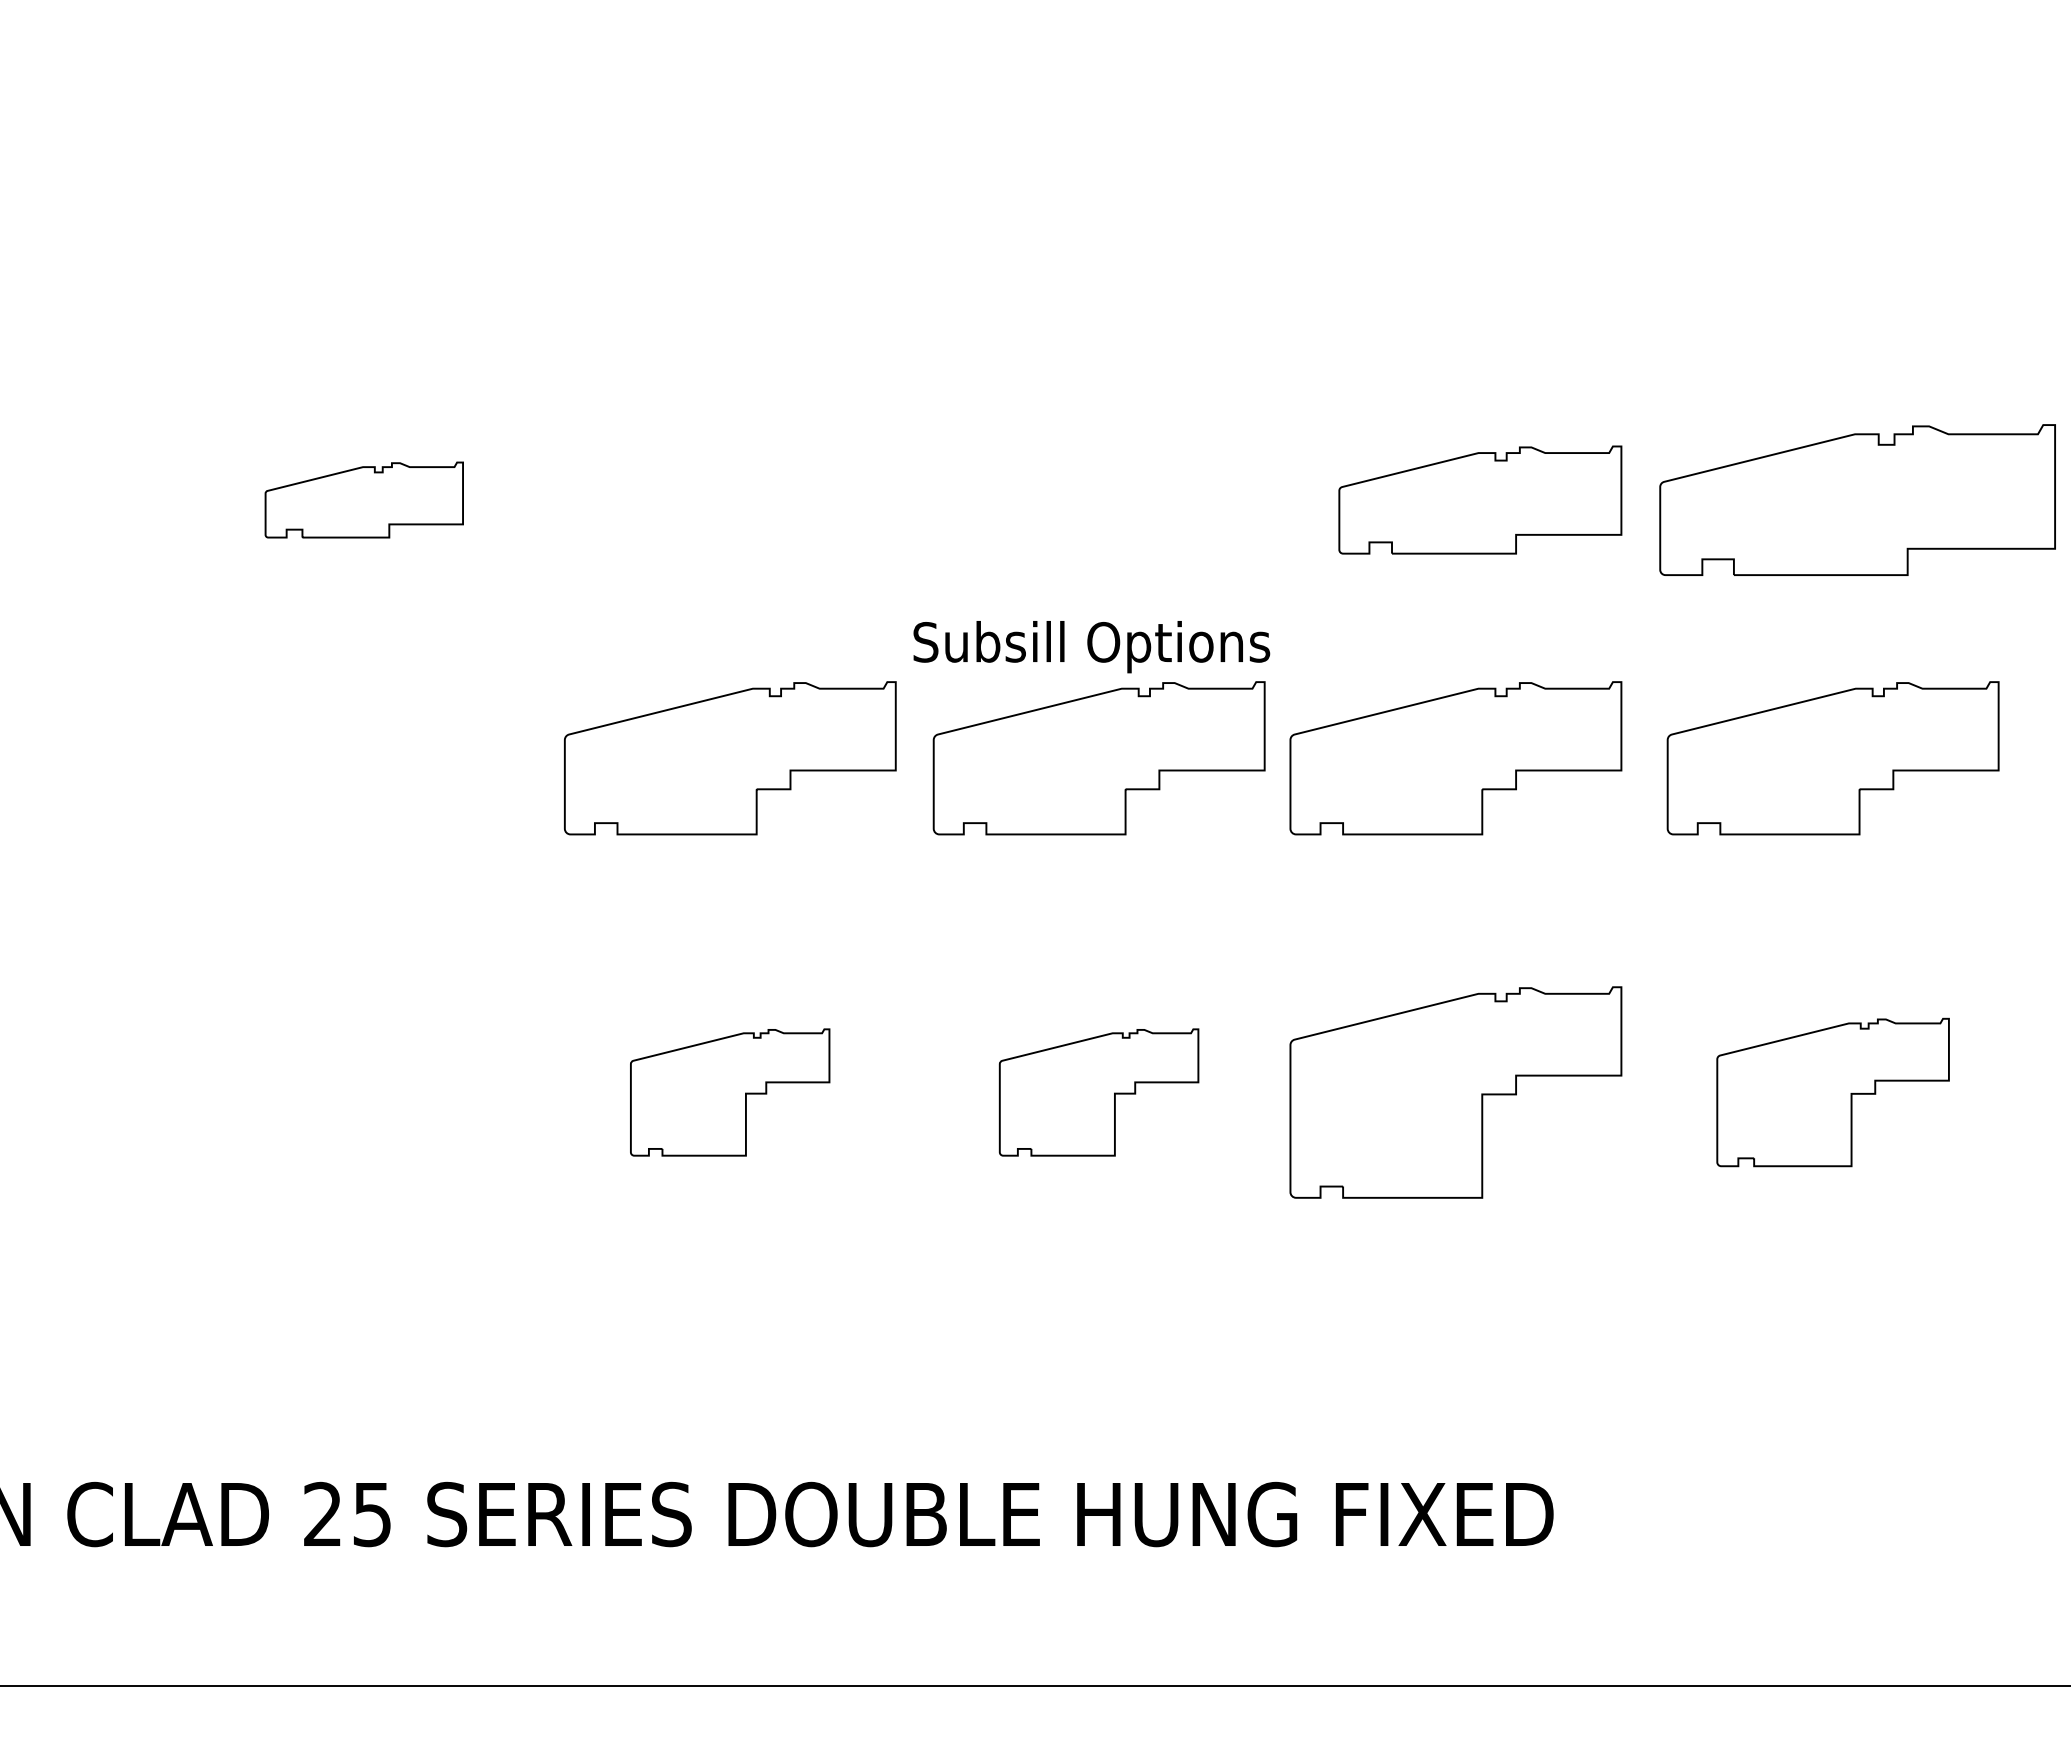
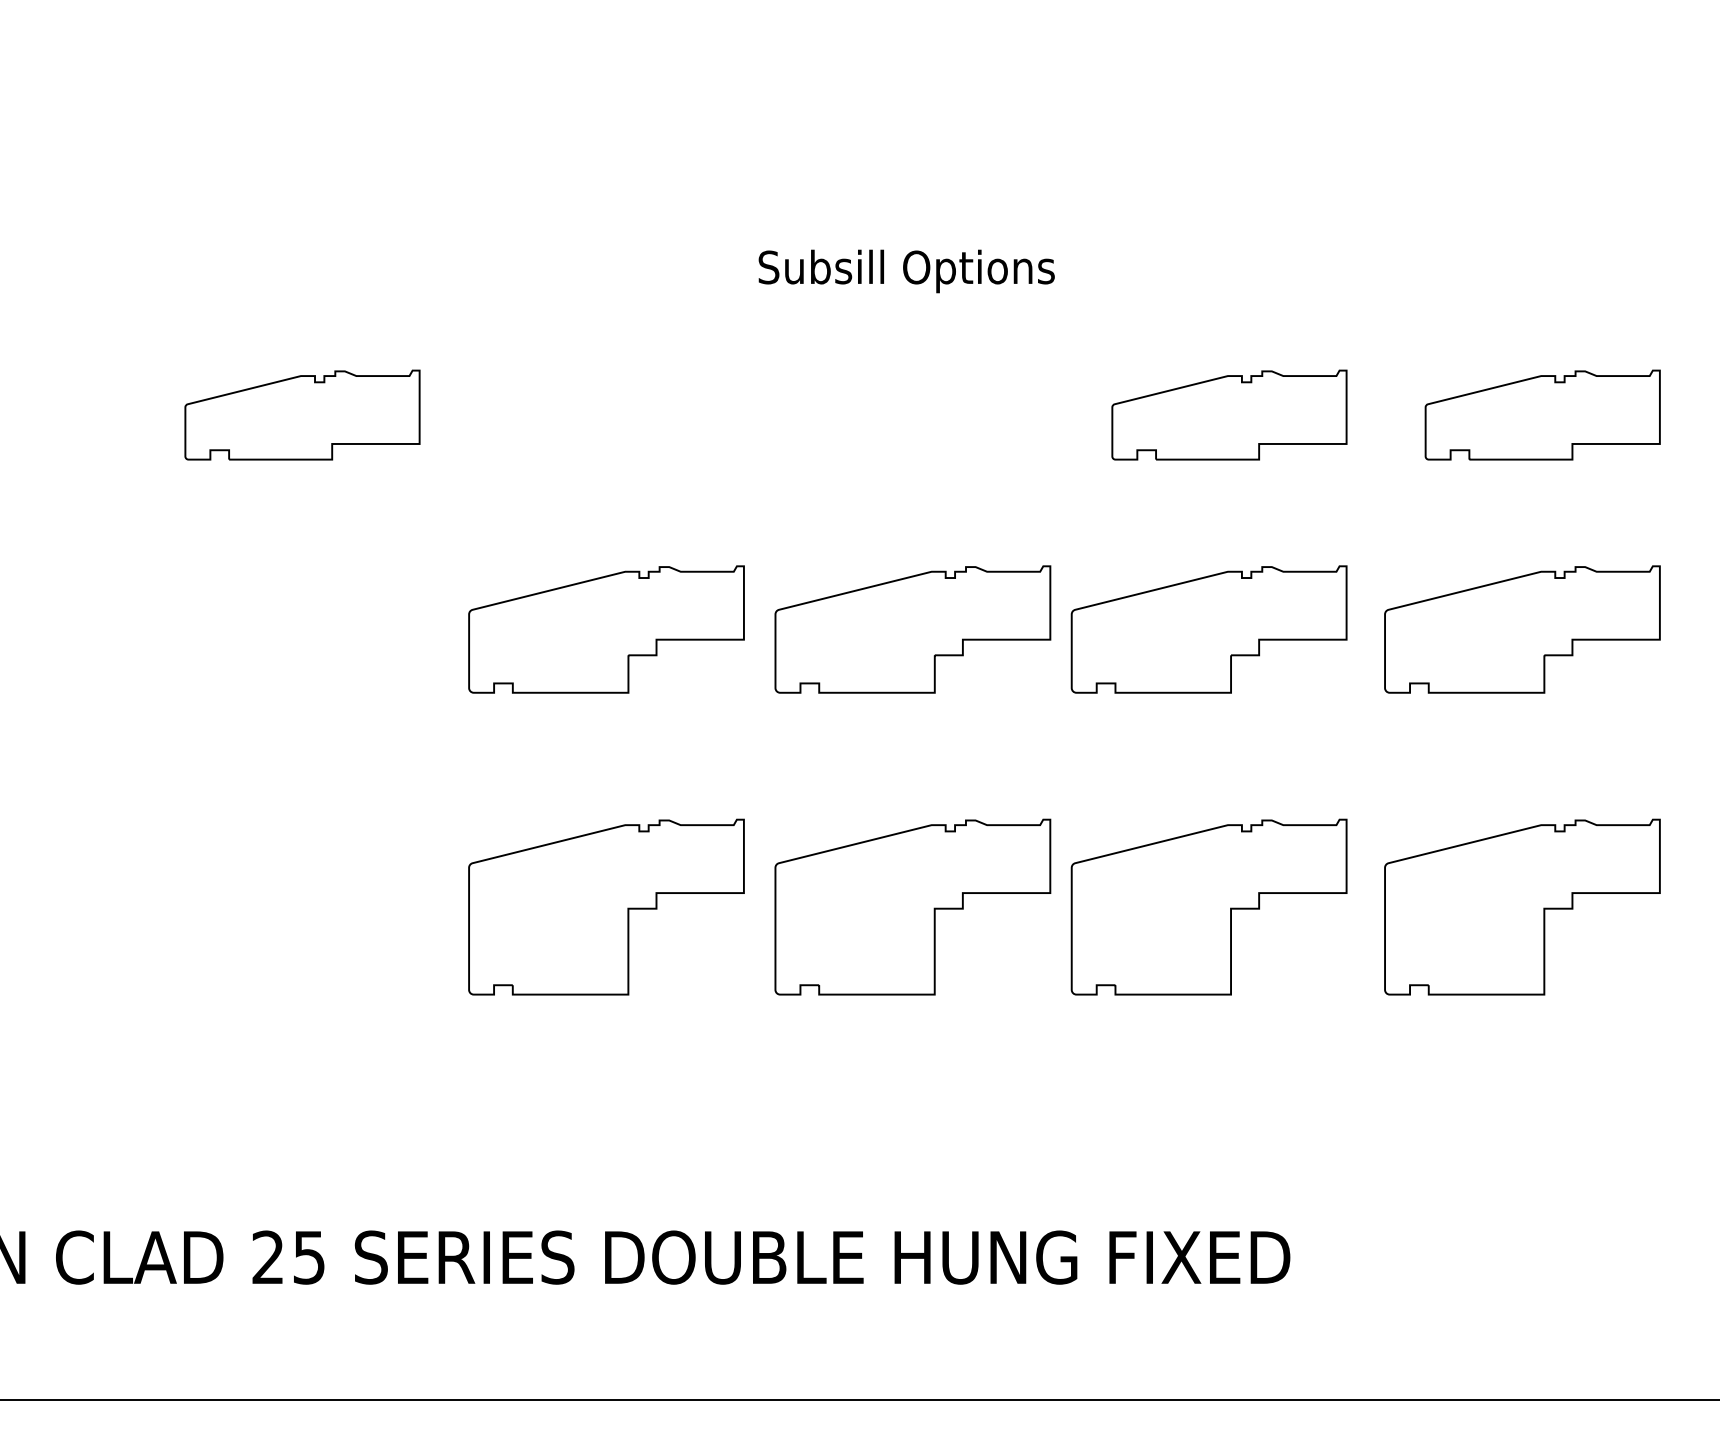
part: (364, 499) -> (302, 414), size x1.43
part: (1857, 499) -> (1542, 414), size x0.71
text: (1091, 647) -> (906, 271), moved
part: (729, 1092) -> (605, 907), size x1.67
part: (1098, 1092) -> (912, 907), size x1.67
part: (1832, 1092) -> (1521, 907), size x1.43

